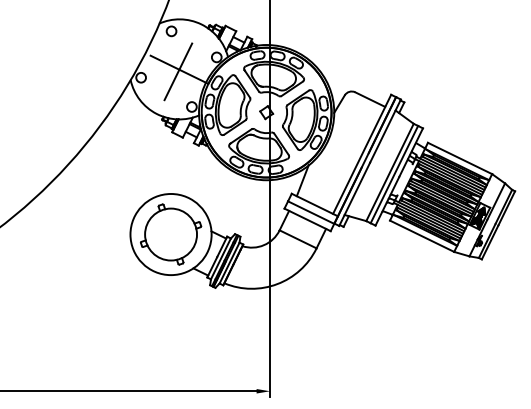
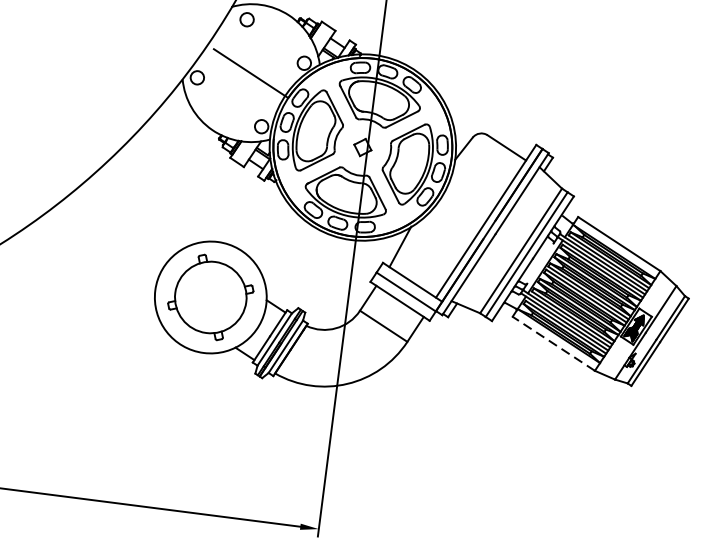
line: (179, 69) -> (251, 73), removed
line: (422, 236) -> (554, 344), solid -> dashed

